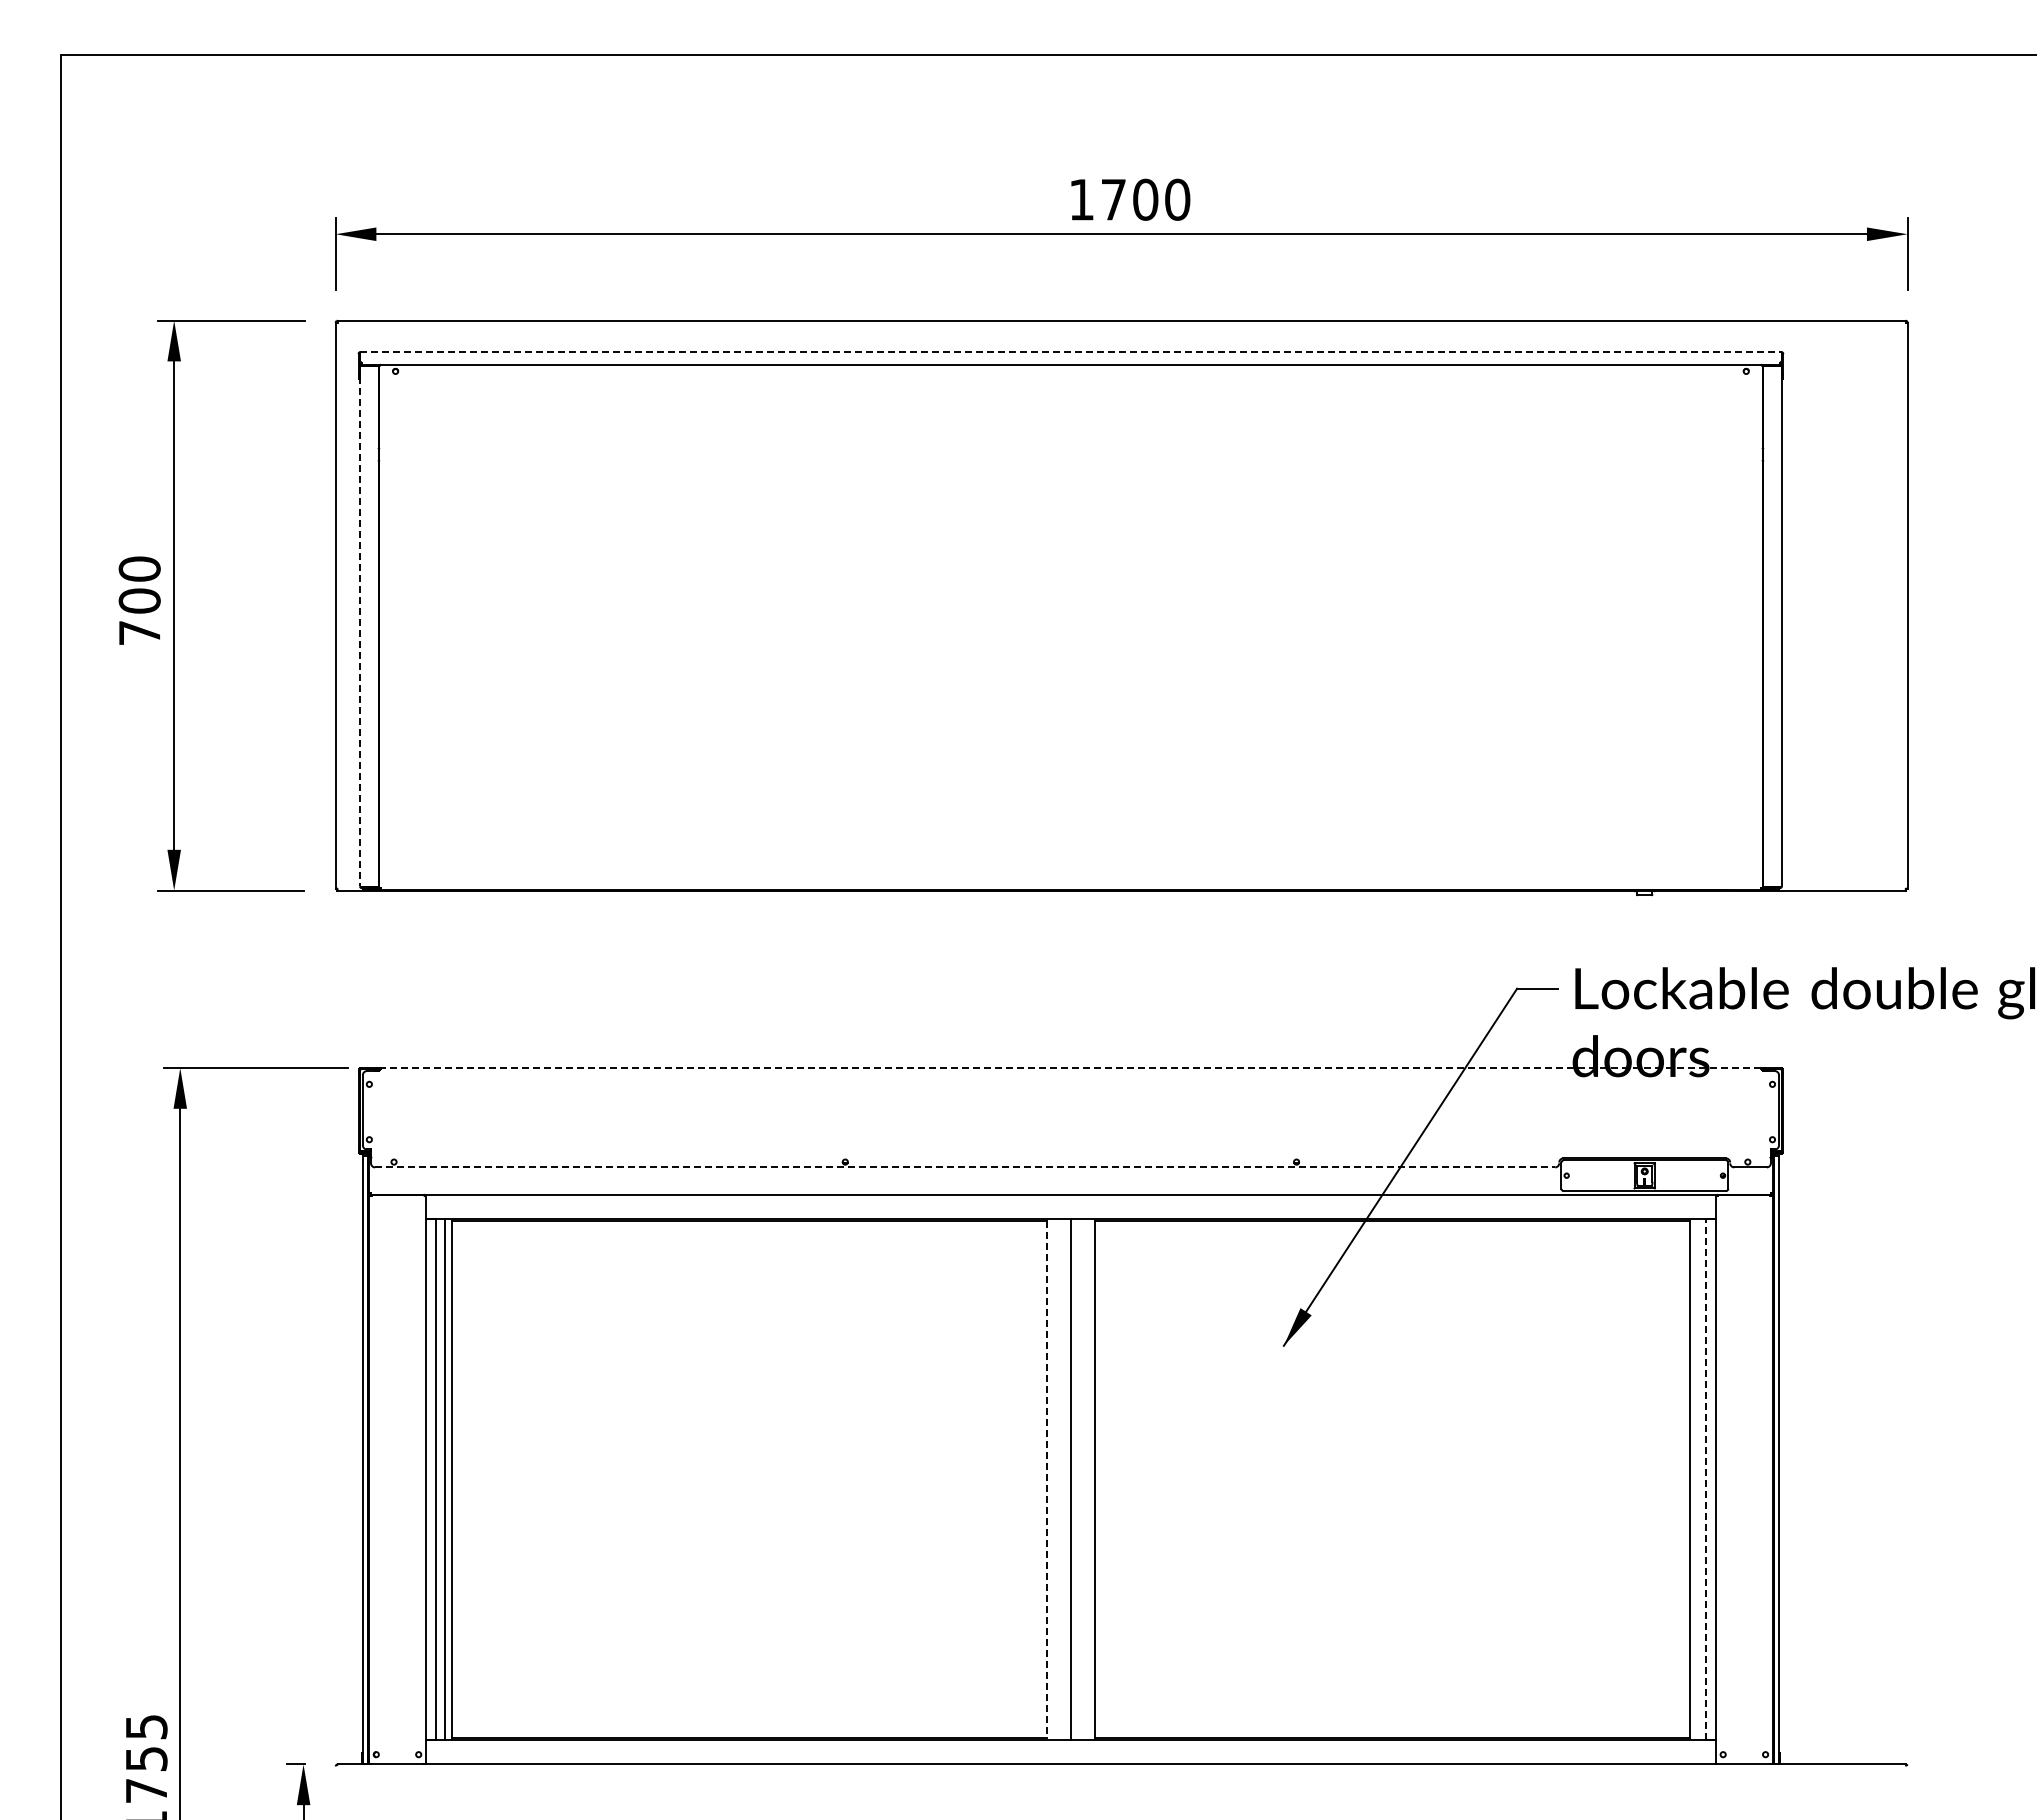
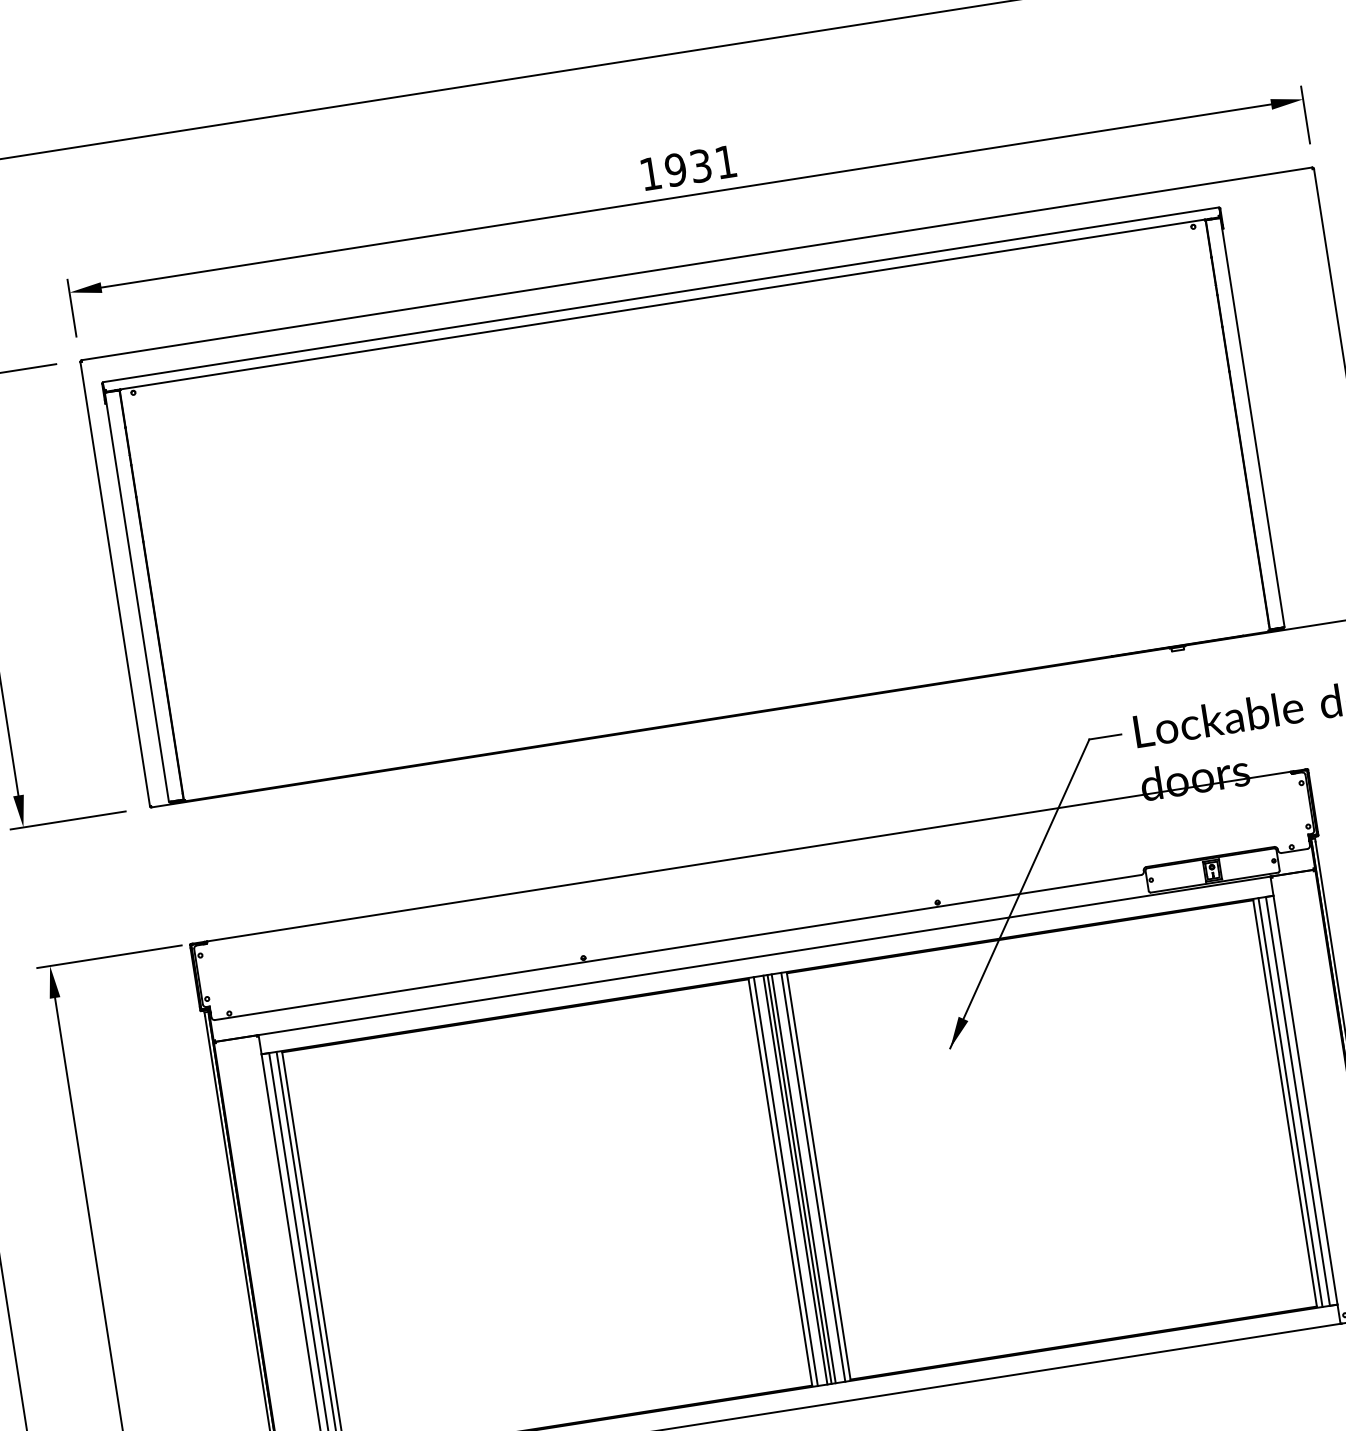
text: (1145, 199) -> (700, 165), 1700 -> 1931
line: (1070, 352) -> (660, 295), dashed -> solid
line: (360, 626) -> (137, 597), dashed -> solid
line: (1070, 1068) -> (748, 856), dashed -> solid
line: (965, 1167) -> (678, 947), dashed -> solid
line: (1046, 1479) -> (780, 1182), dashed -> solid
line: (1053, 1479) -> (785, 1181), added
line: (1065, 1479) -> (795, 1180), added
line: (1076, 1479) -> (803, 1178), added
line: (1088, 1479) -> (813, 1177), added
line: (1696, 1479) -> (1290, 1102), added
line: (1706, 1479) -> (1298, 1101), dashed -> solid

